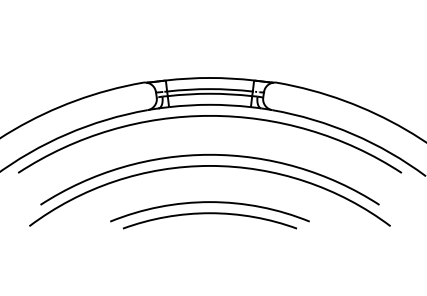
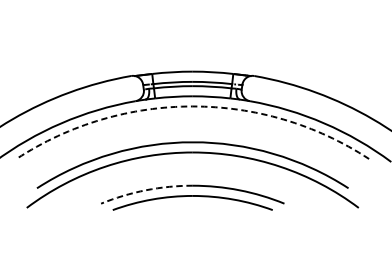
arc: (210, 115) -> (193, 106), solid -> dashed
arc: (159, 207) -> (146, 190), solid -> dashed

